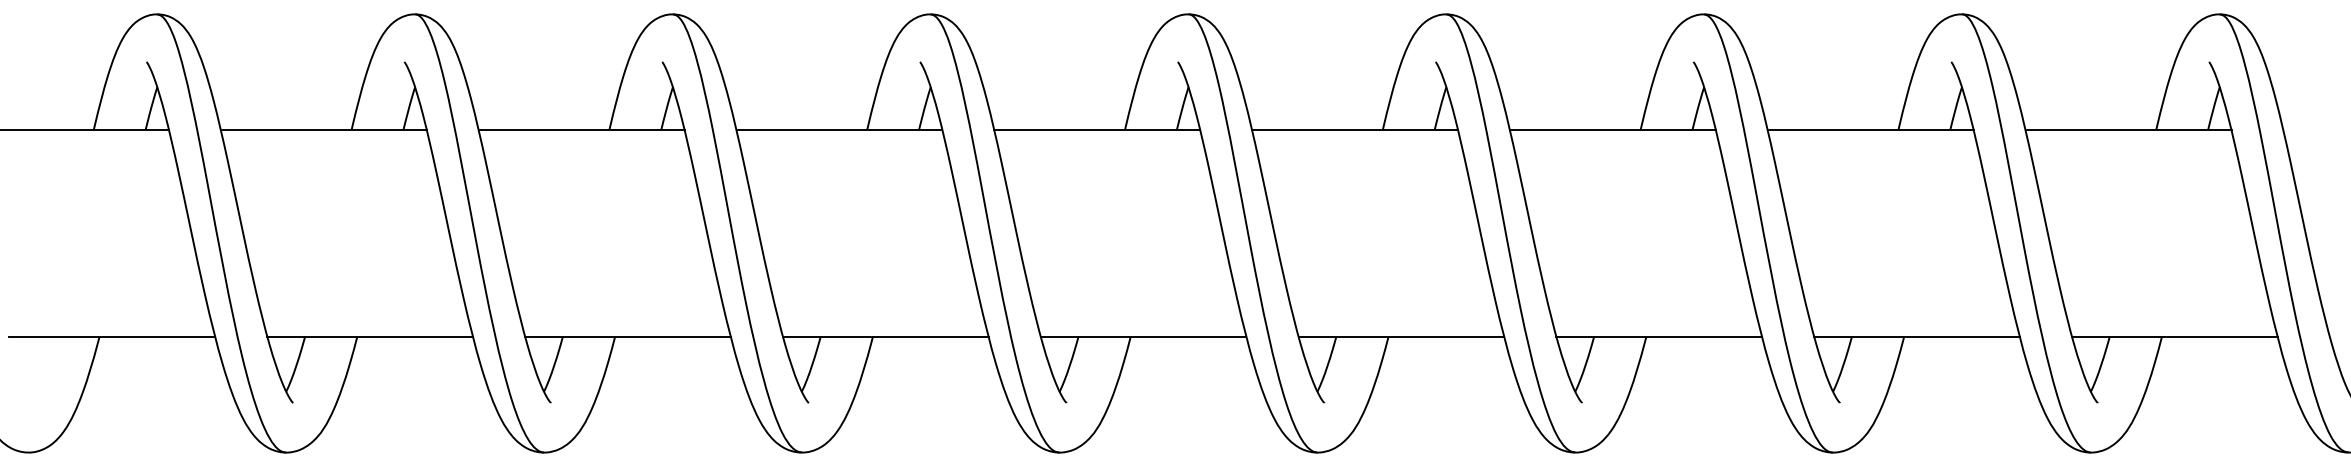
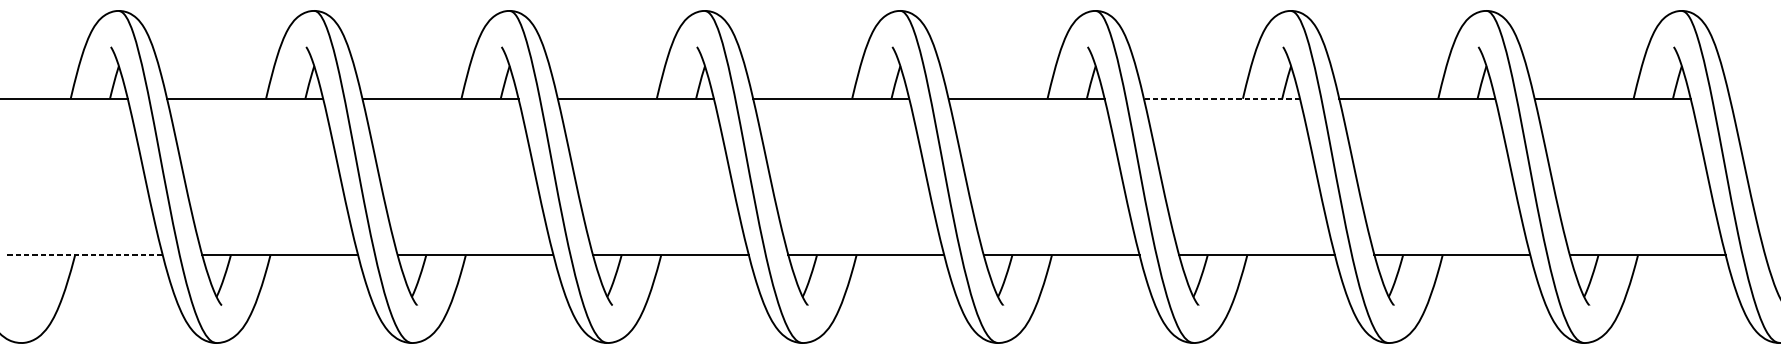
line: (1612, 130) -> (1221, 98), solid -> dashed
line: (112, 336) -> (84, 255), solid -> dashed

